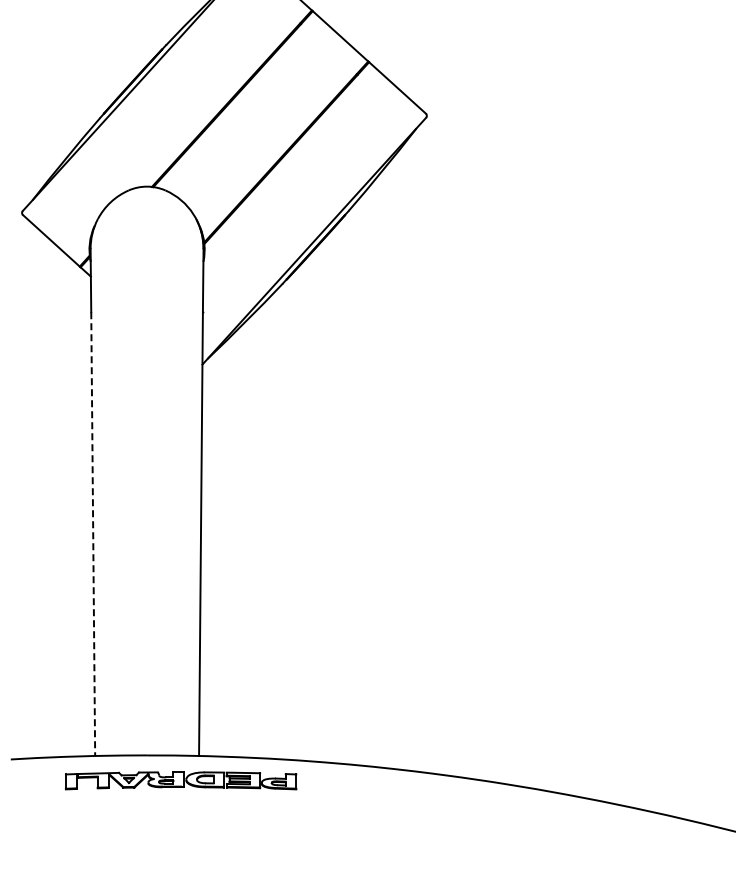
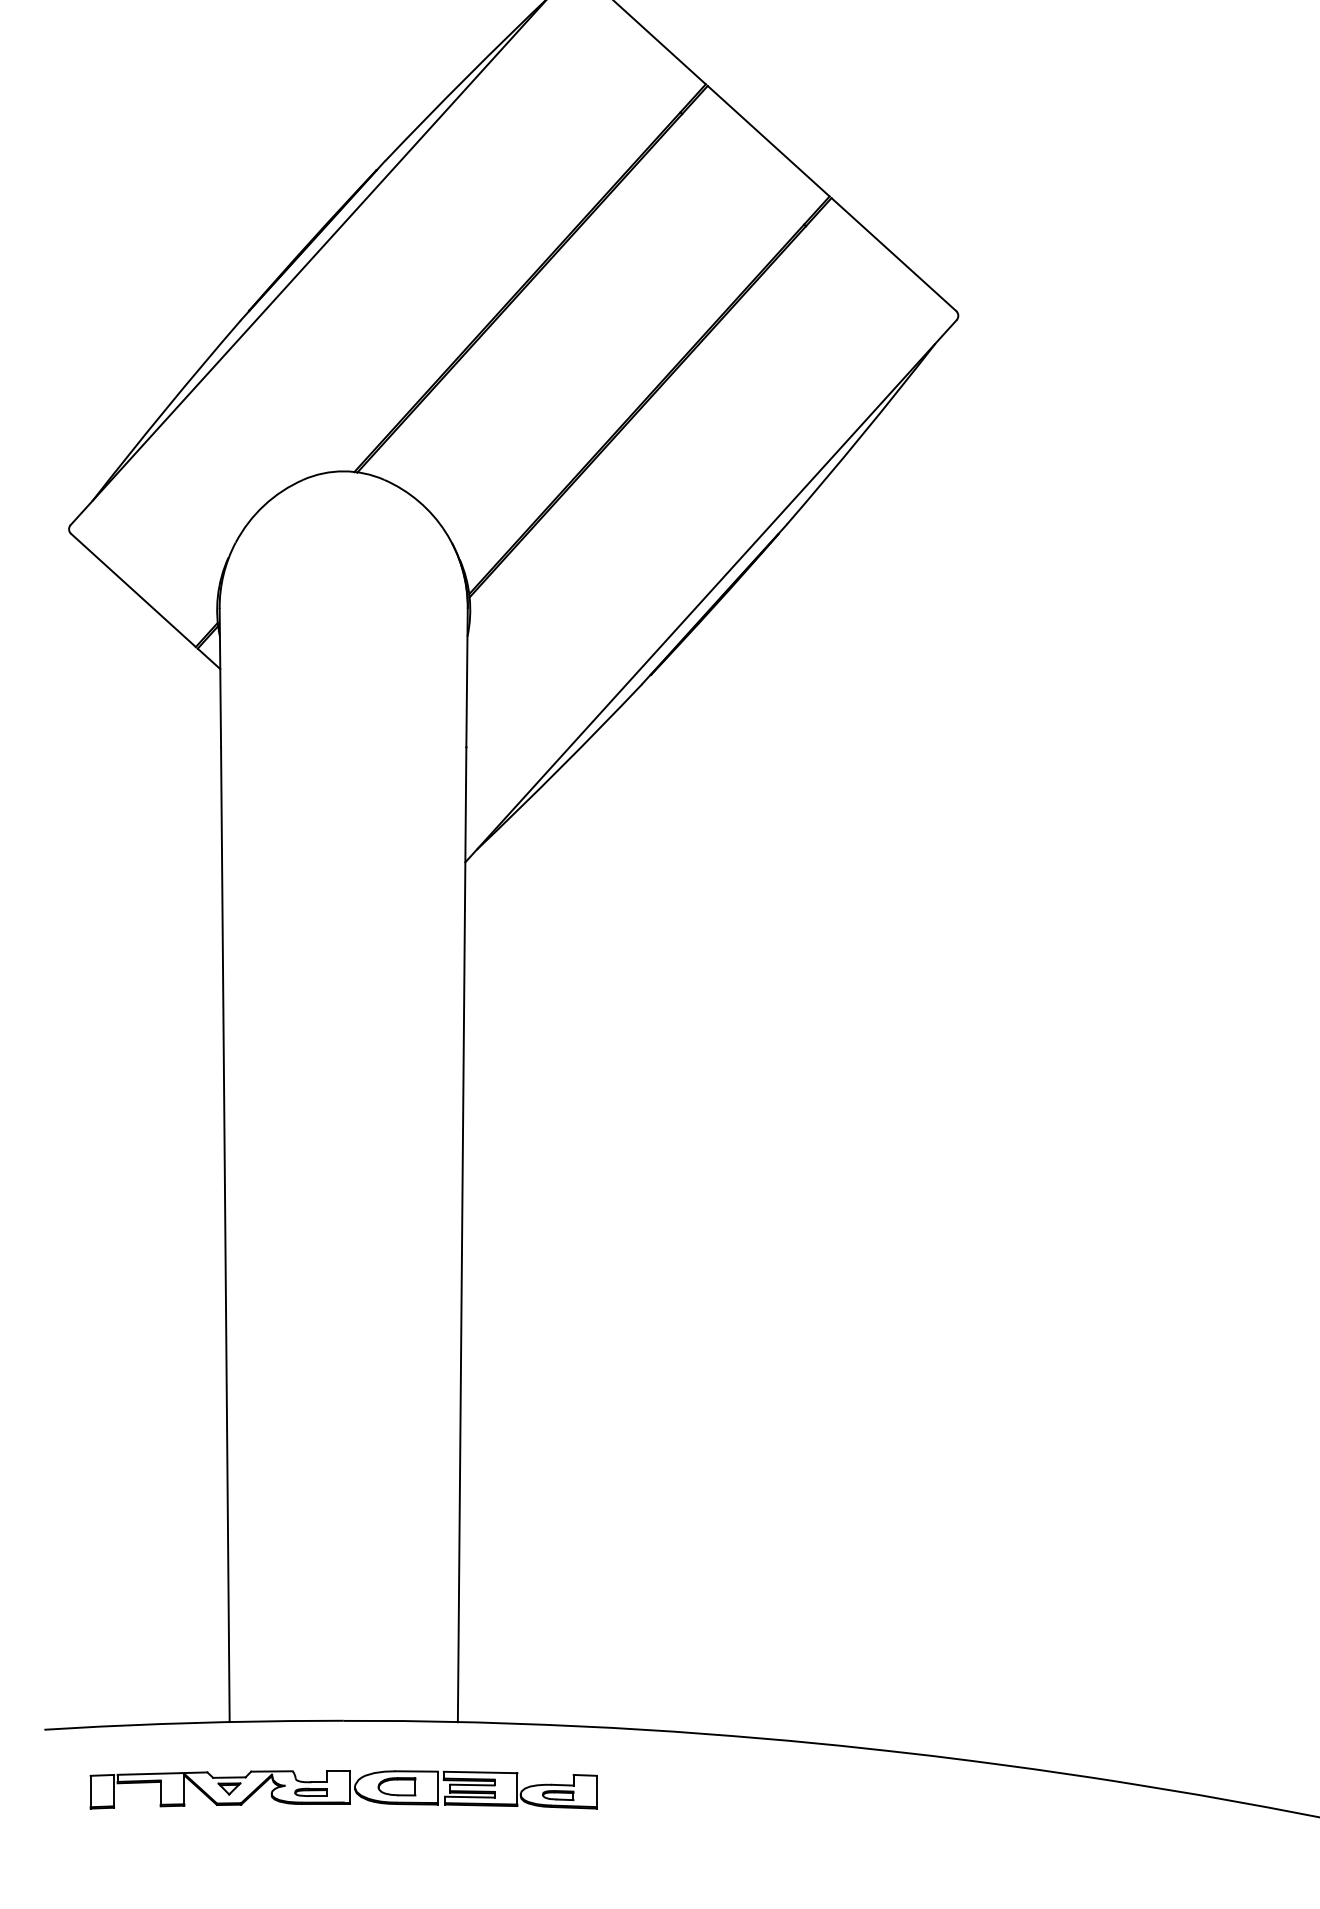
line: (93, 534) -> (225, 1235), dashed -> solid
part: (181, 780) -> (344, 1789), moved

